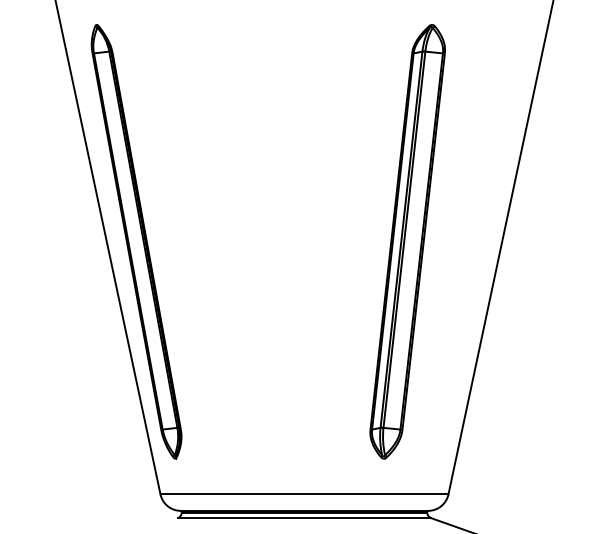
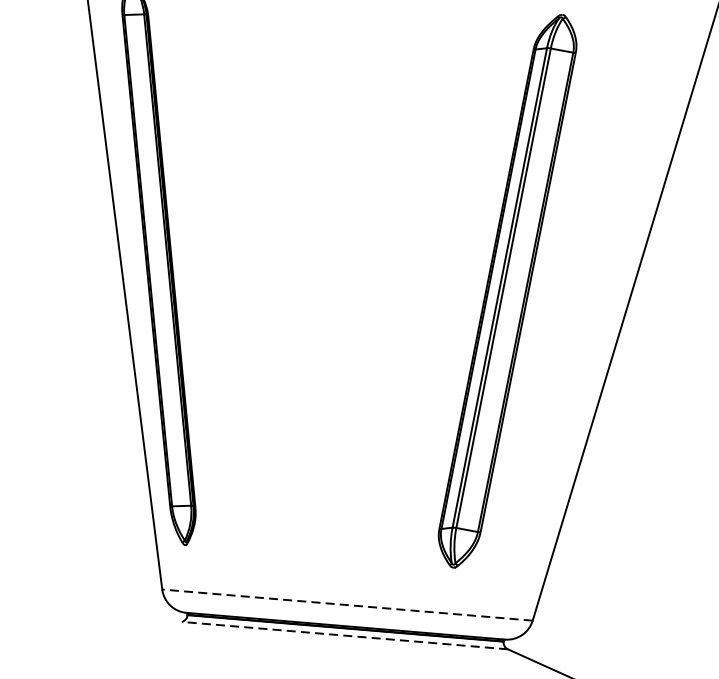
line: (304, 494) -> (347, 605), solid -> dashed
line: (304, 518) -> (344, 636), solid -> dashed

